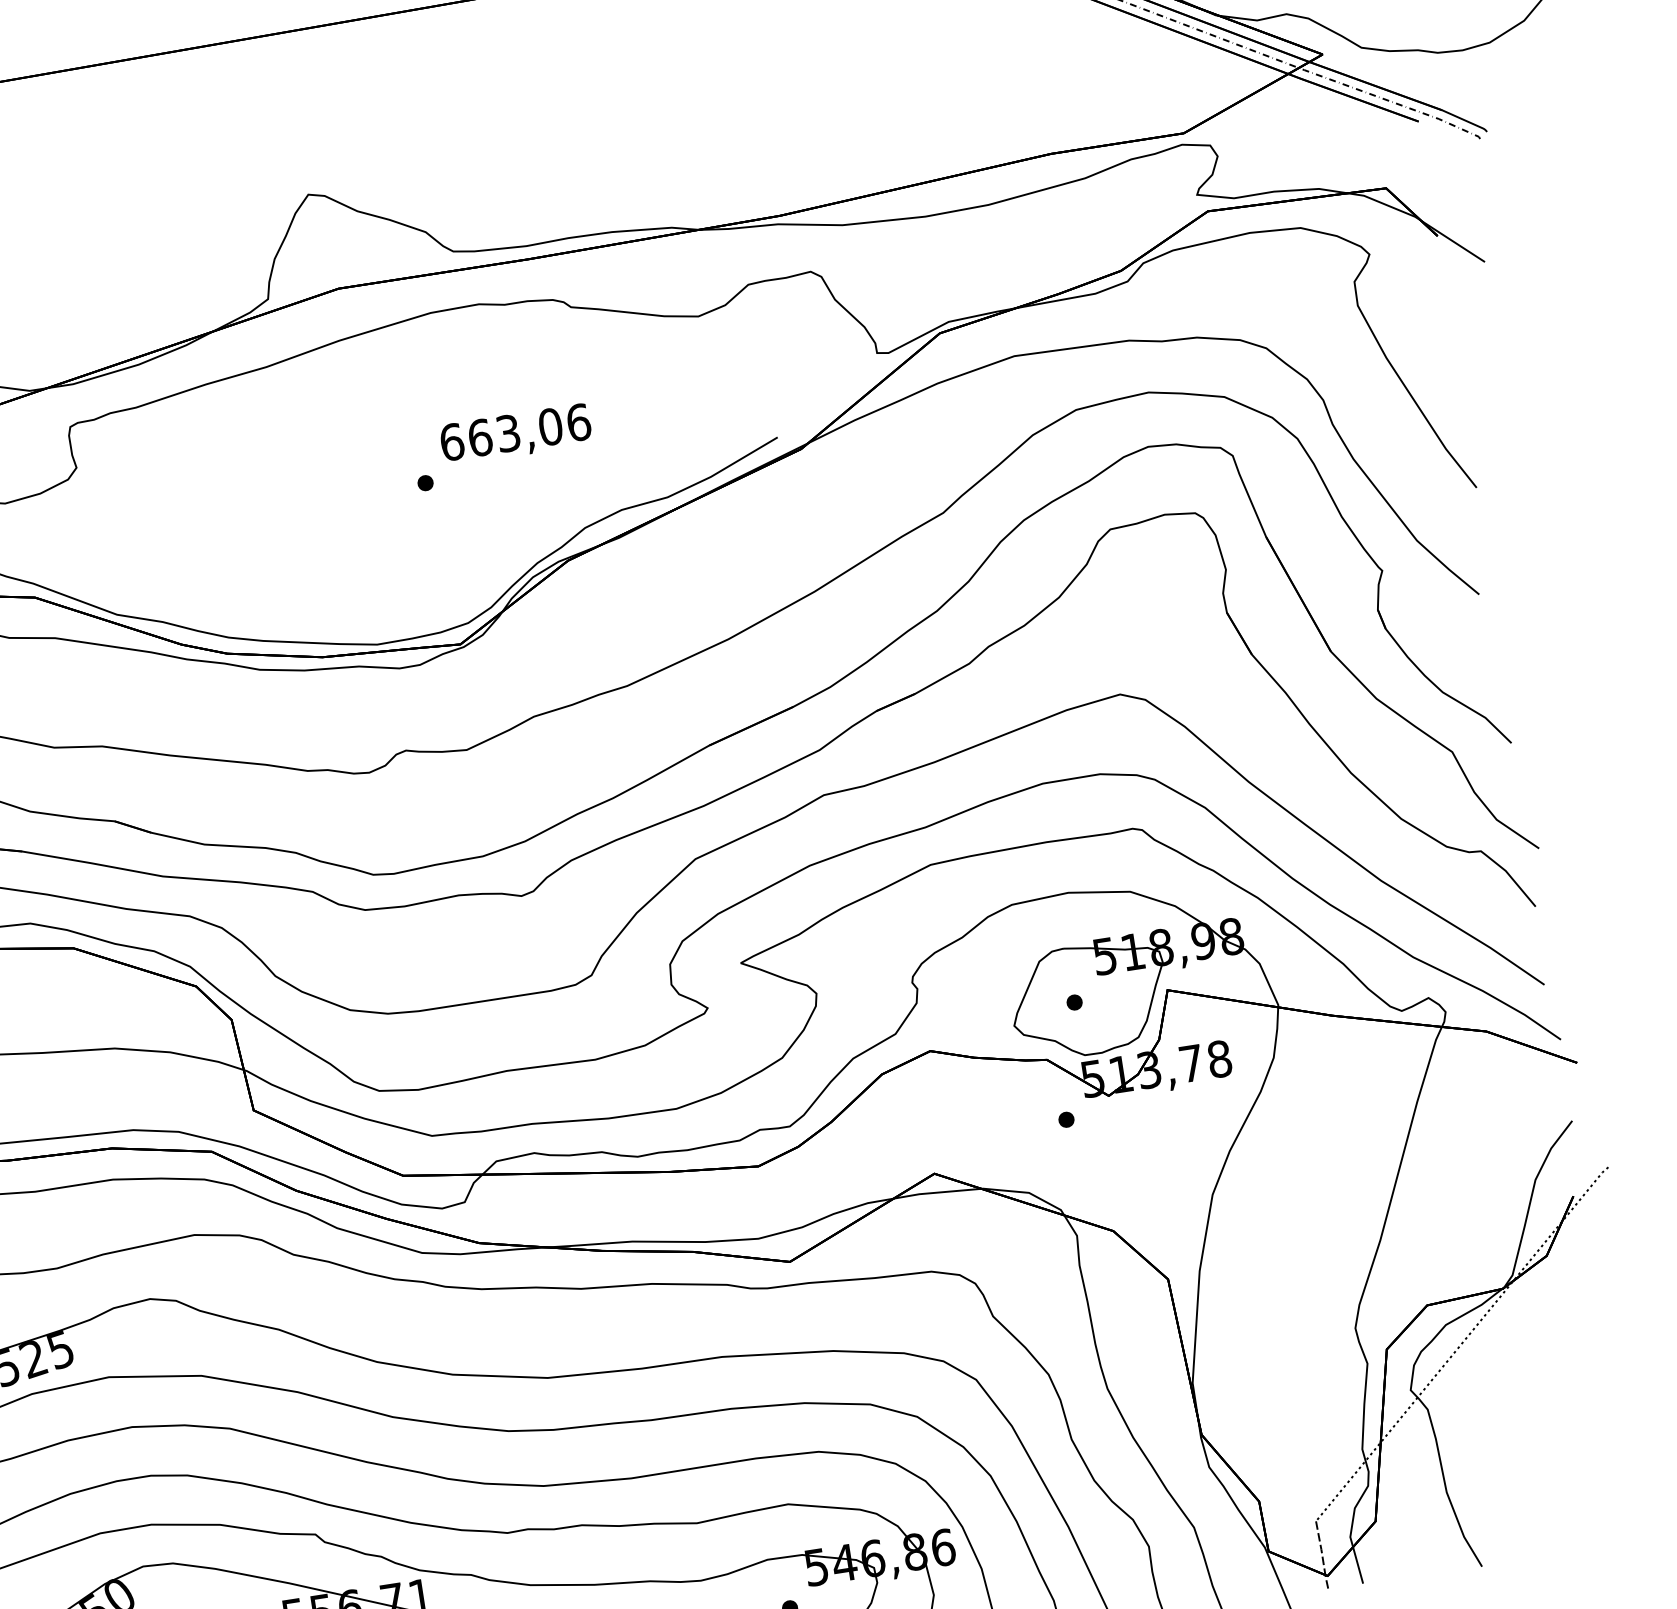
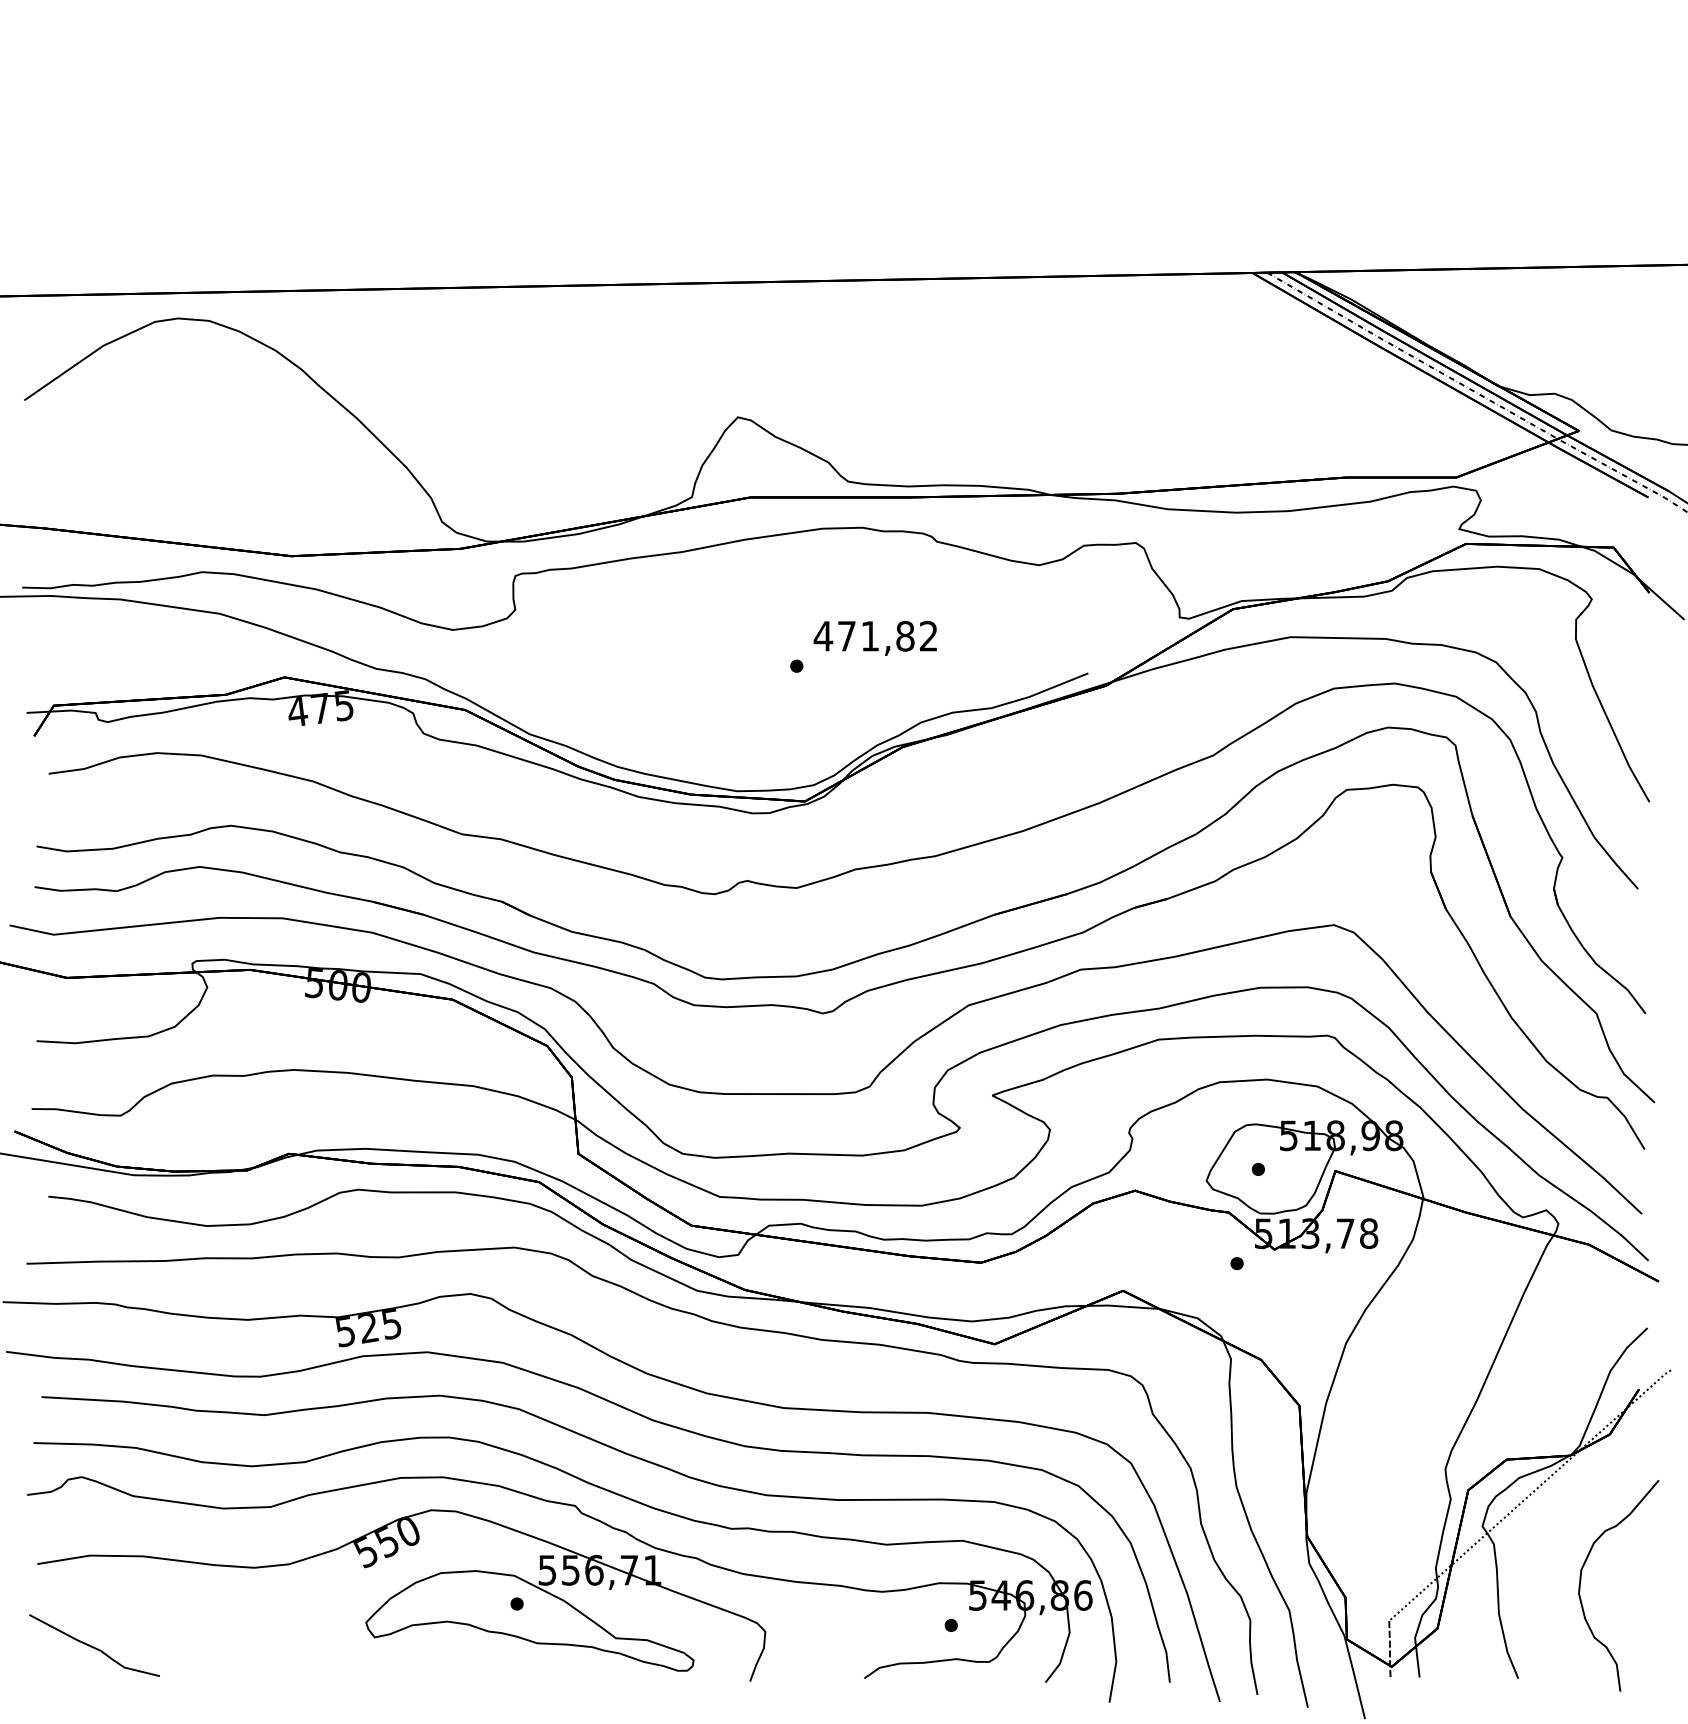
text: (514, 431) -> (875, 635), 663,06 -> 471,82
curve: (1540, 1438) -> (1581, 1581), added

